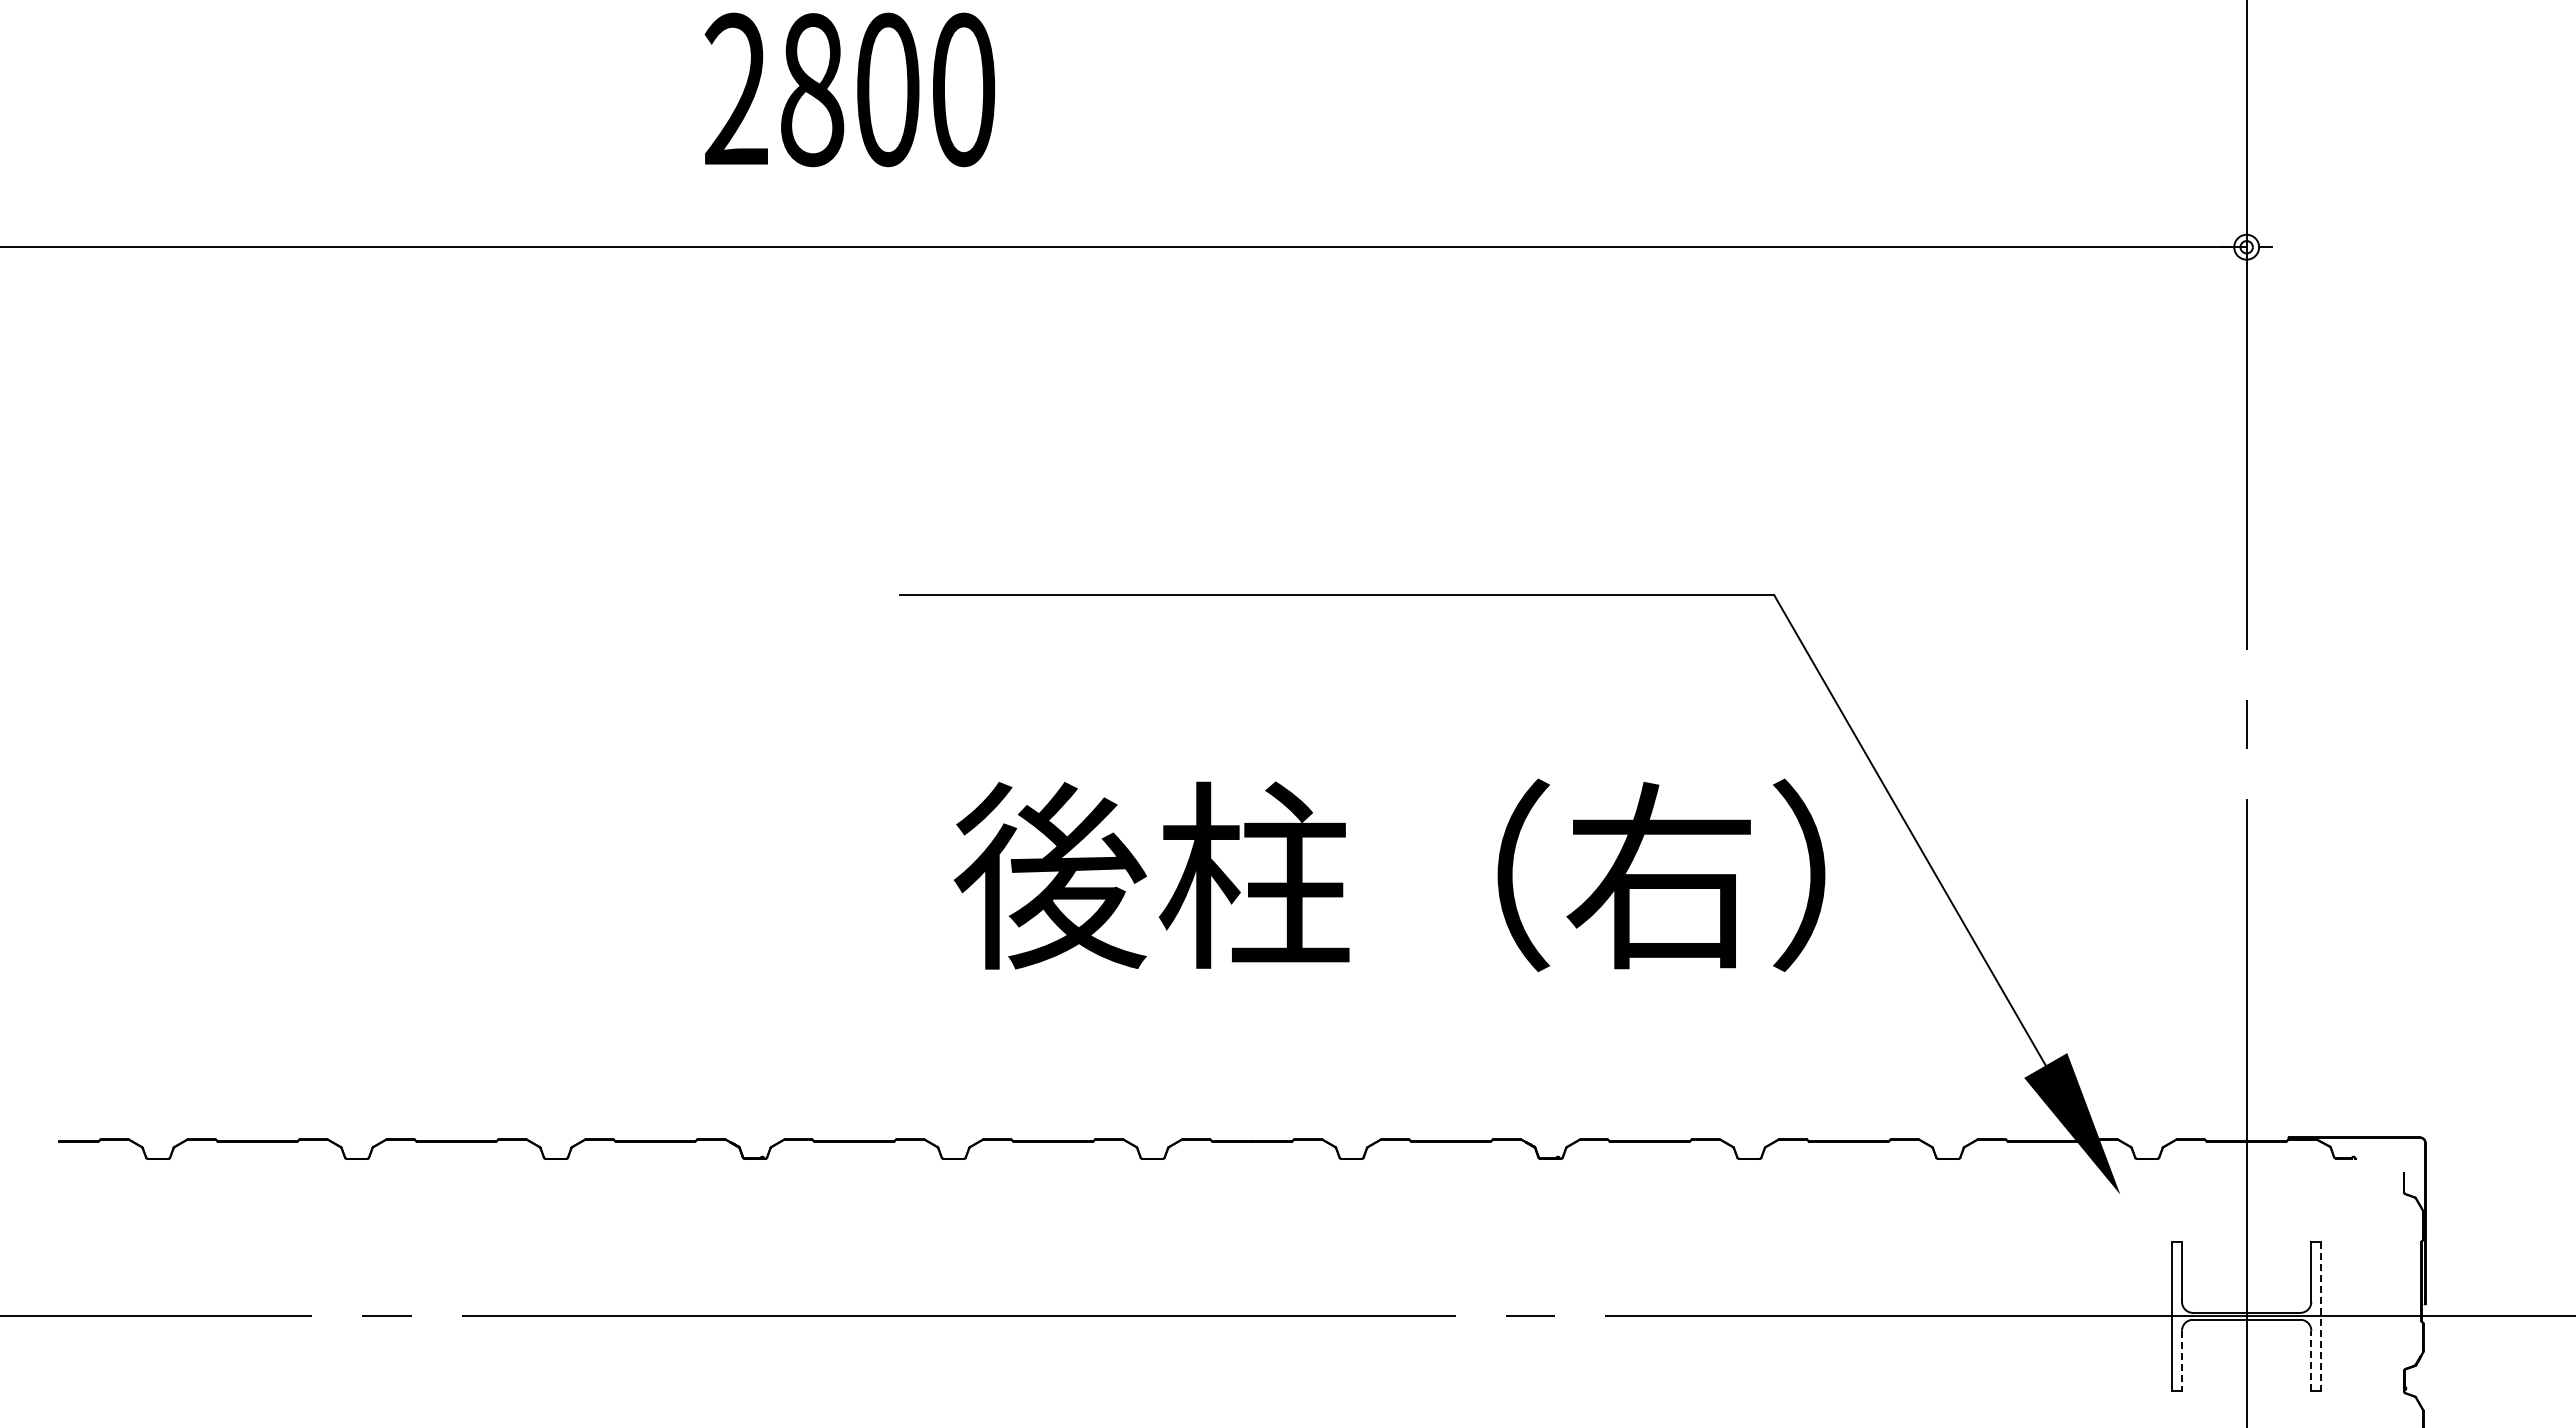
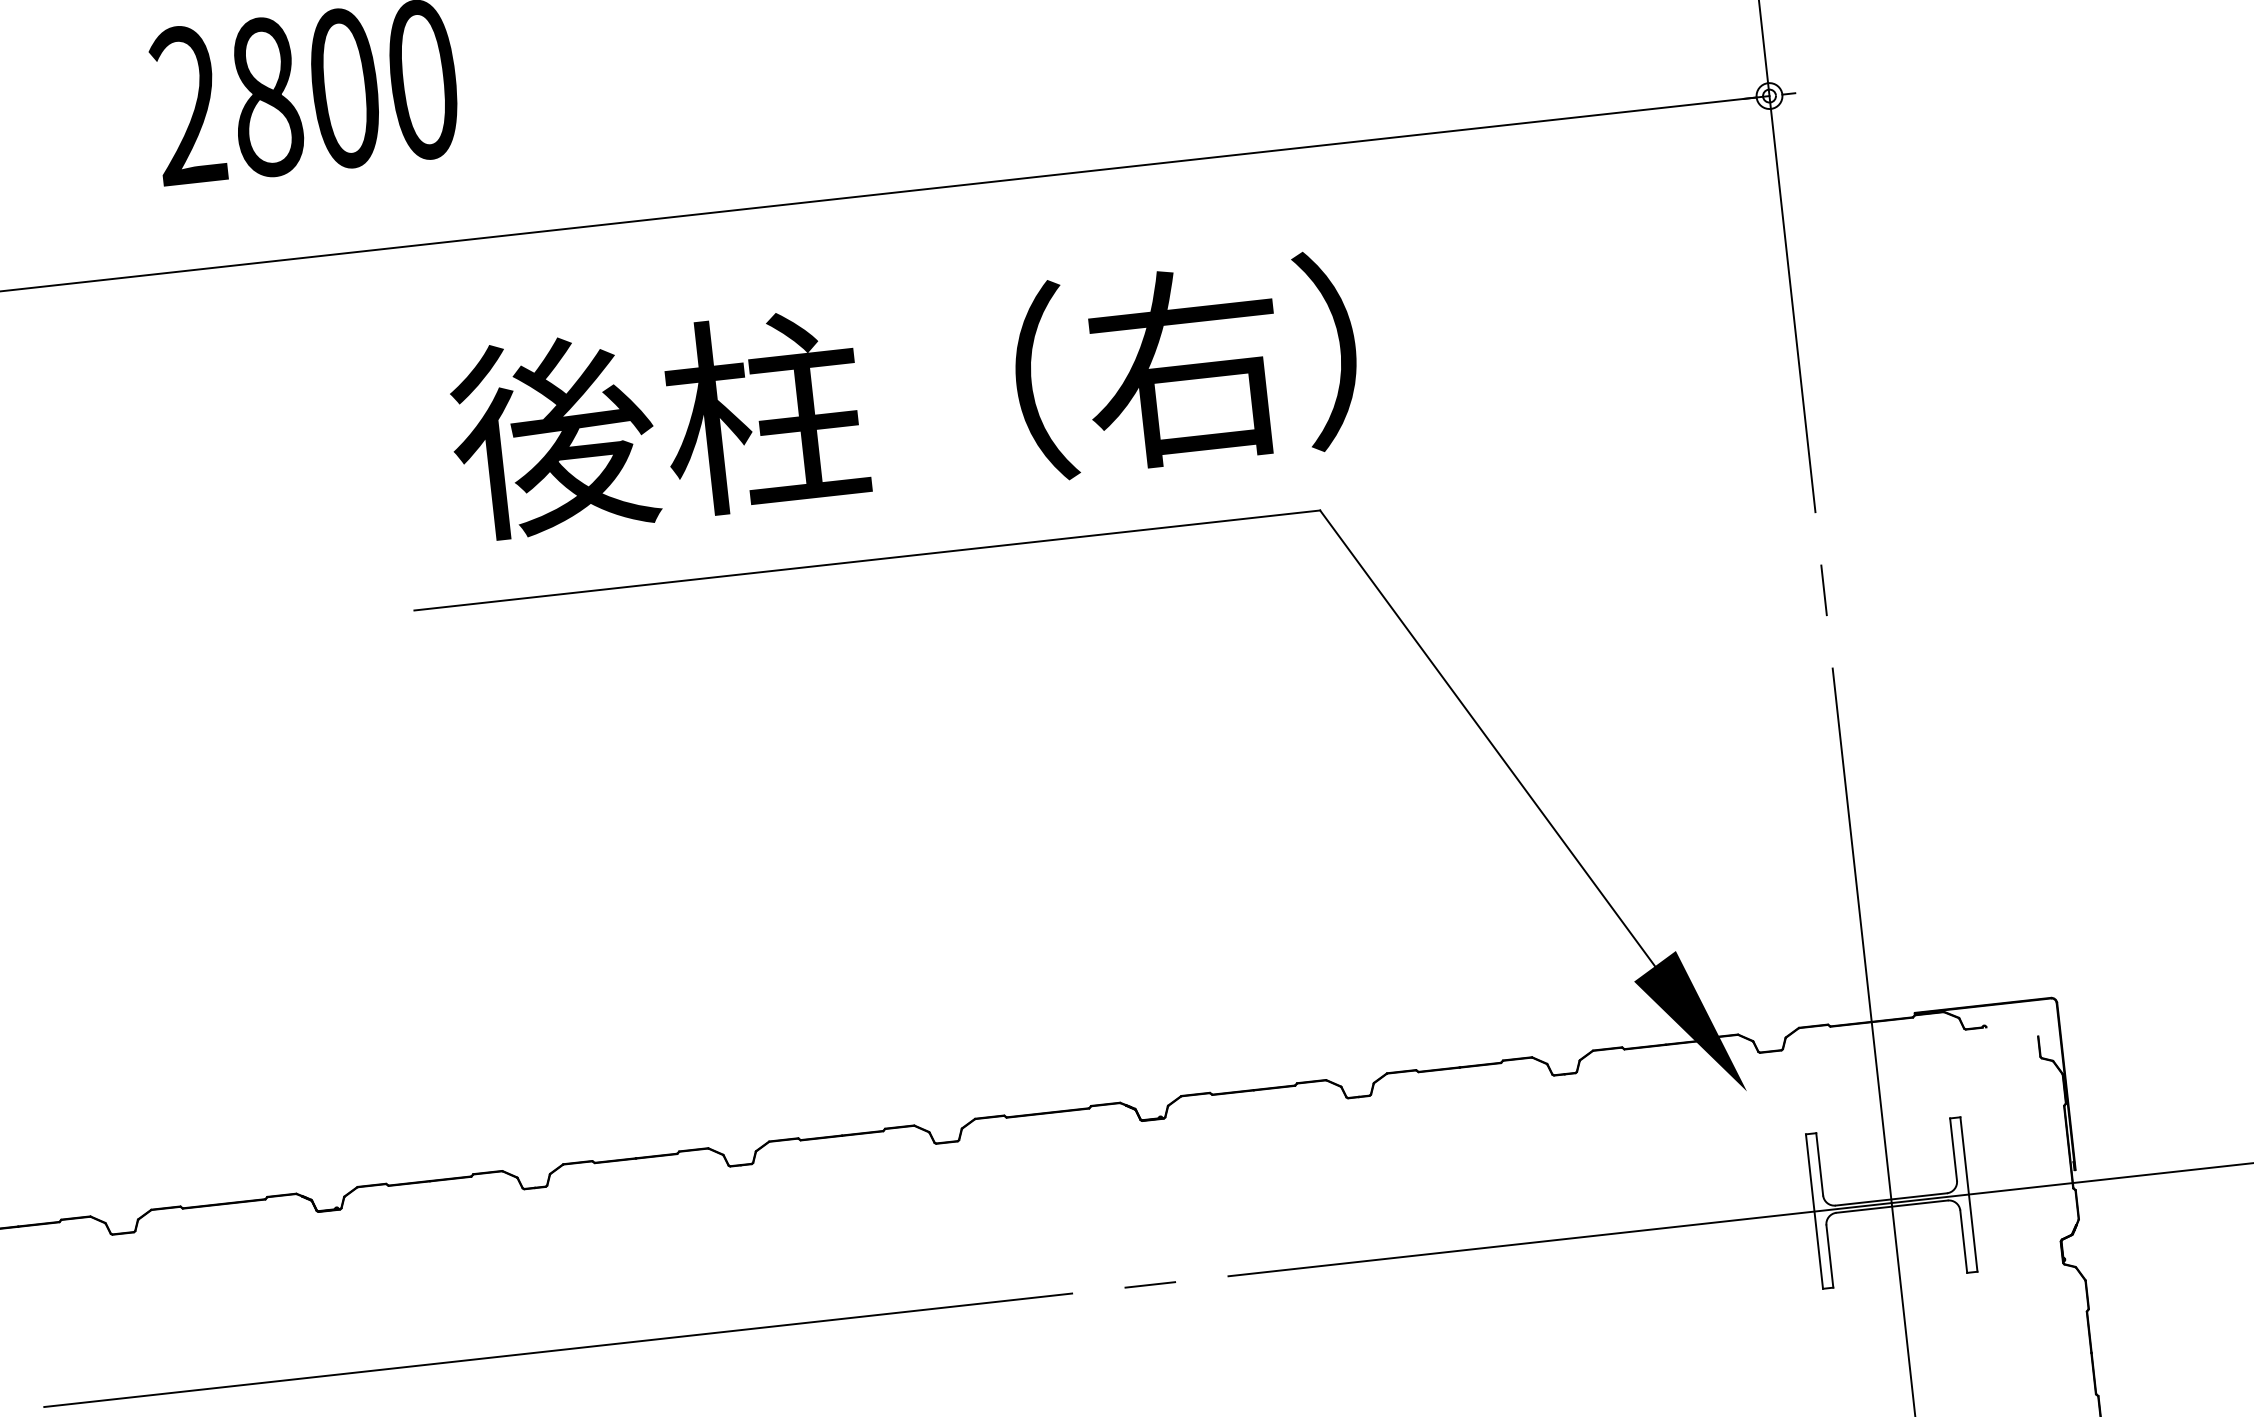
text: (1389, 874) -> (904, 396), moved
line: (2321, 1316) -> (1969, 1194), dashed -> solid
line: (2311, 1360) -> (1963, 1241), dashed -> solid
line: (2182, 1361) -> (1830, 1257), dashed -> solid

